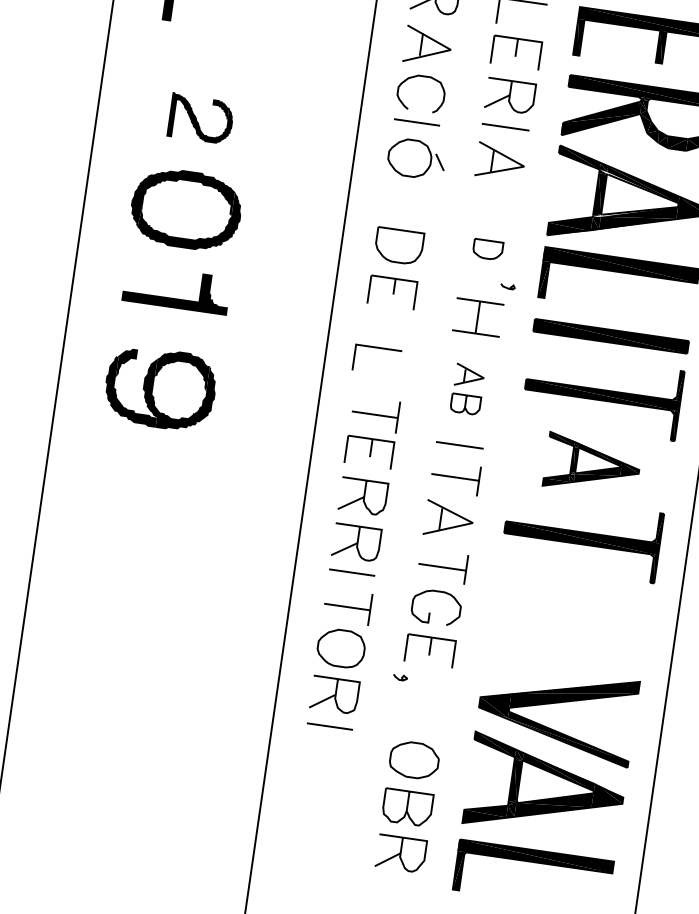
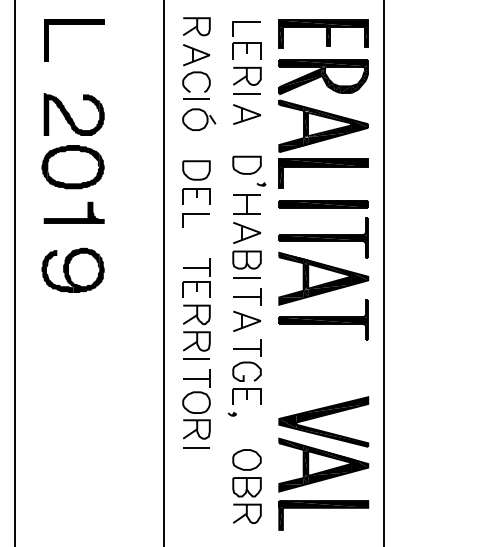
part: (200, 118) -> (73, 114), size x1.67
part: (487, 248) -> (246, 164), size x1.67
line: (377, 349) -> (195, 214), moved
part: (467, 388) -> (246, 245), size x1.67
part: (592, 465) -> (323, 278), size x1.67

